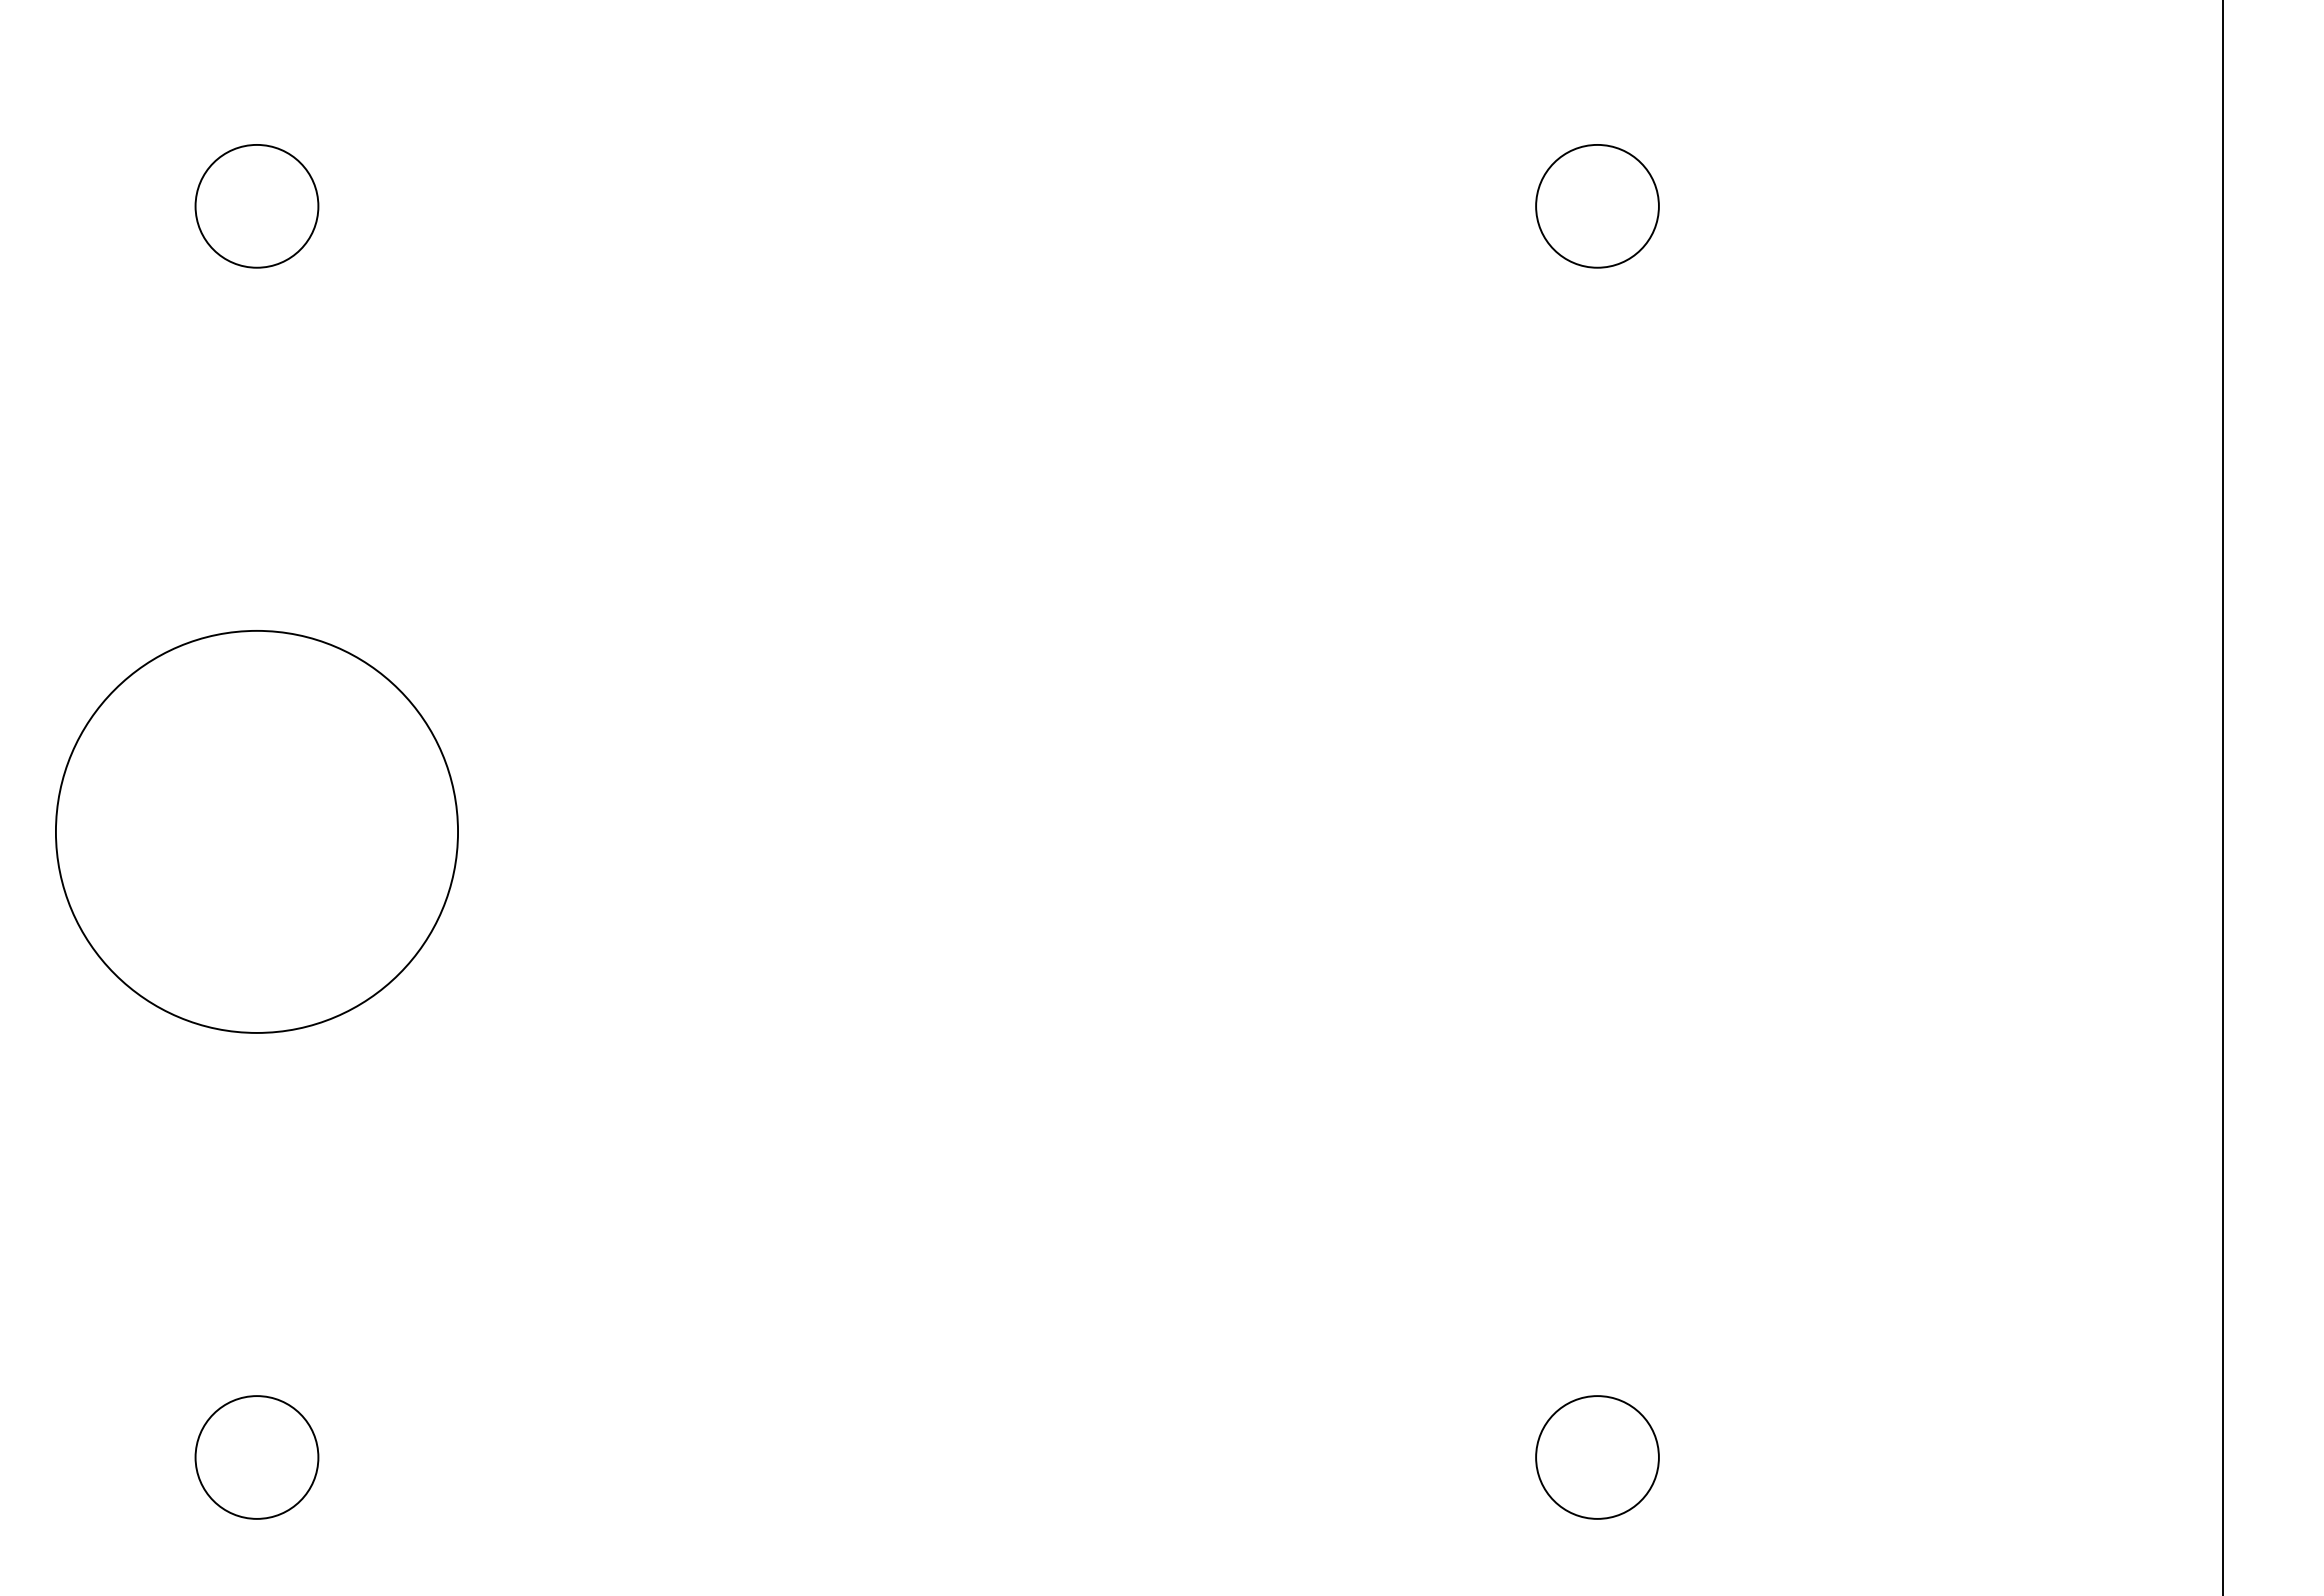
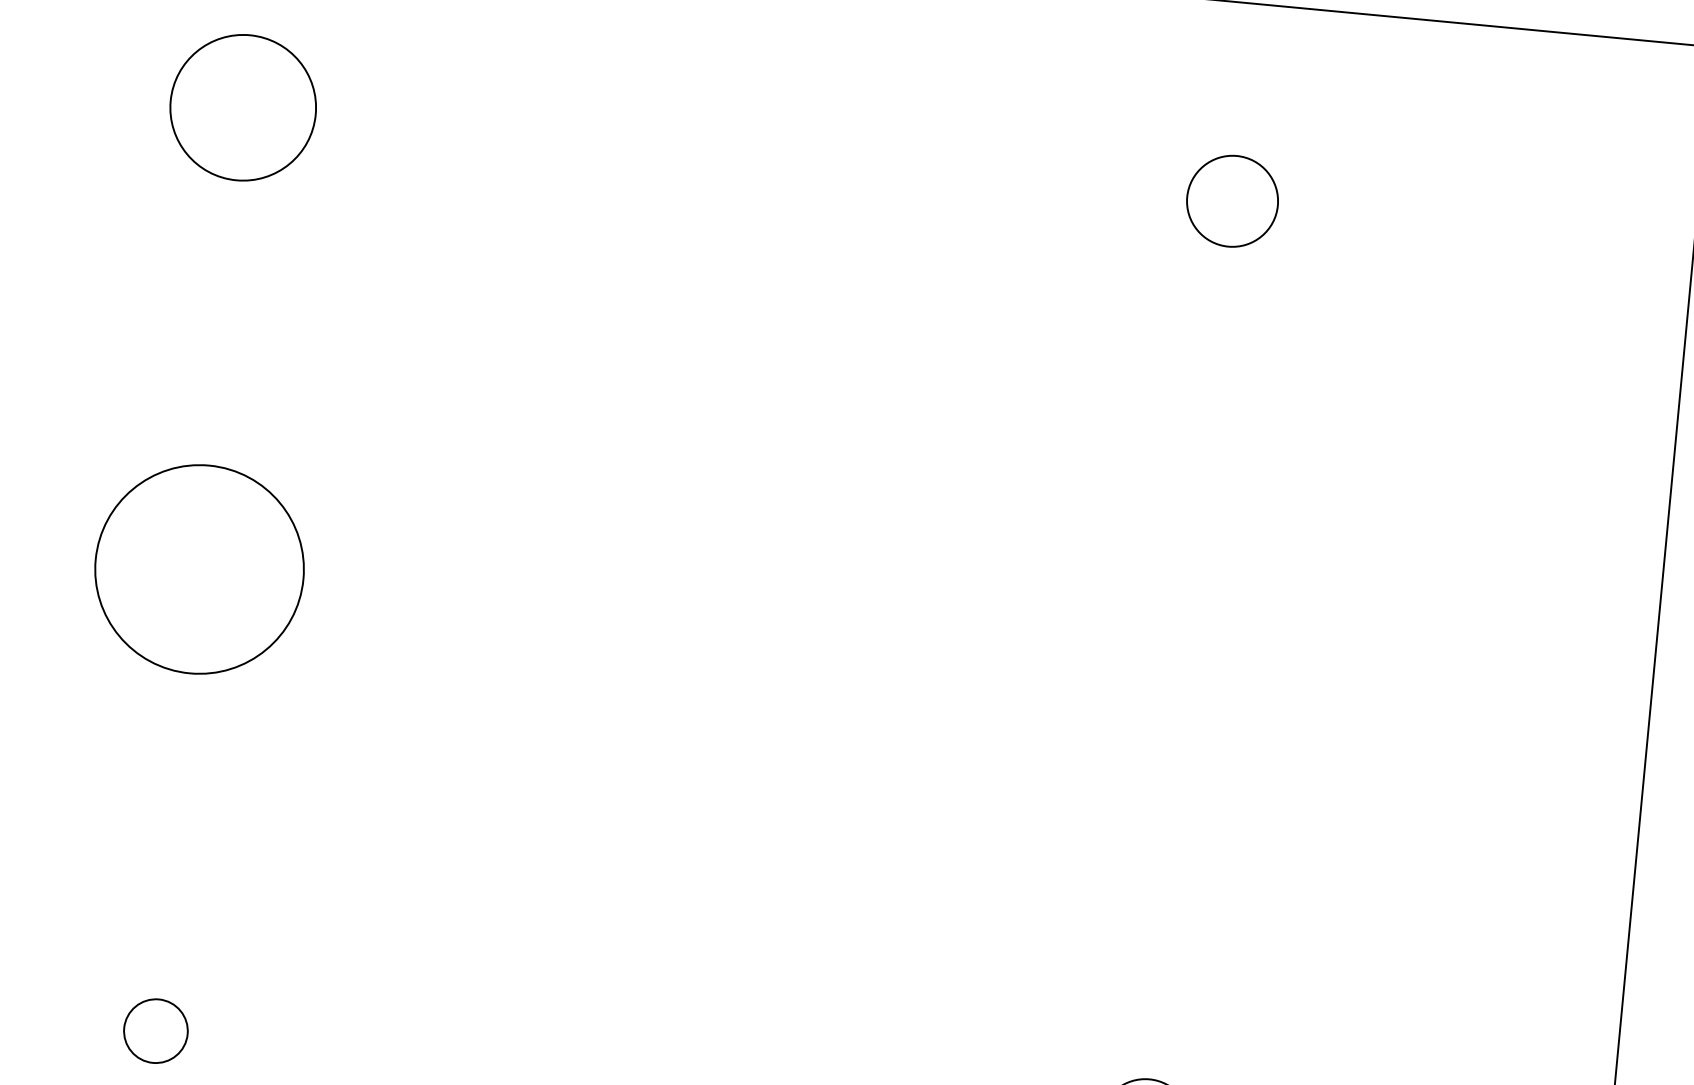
circle: (256, 205) -> (242, 107), size x1.6
circle: (256, 831) -> (199, 569), size x0.7
circle: (256, 1457) -> (155, 1031), size x0.7

